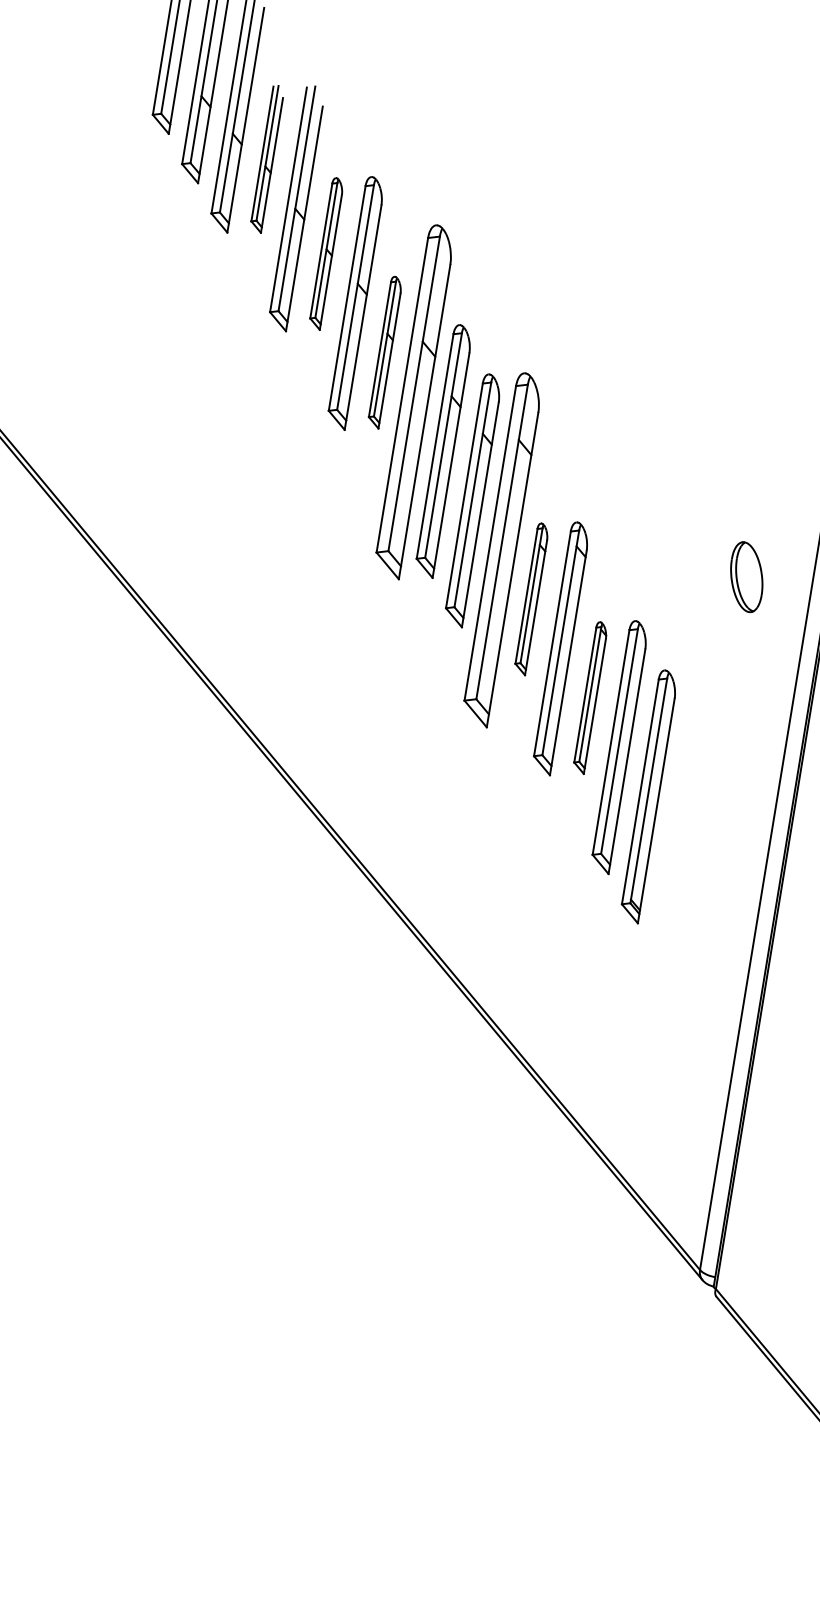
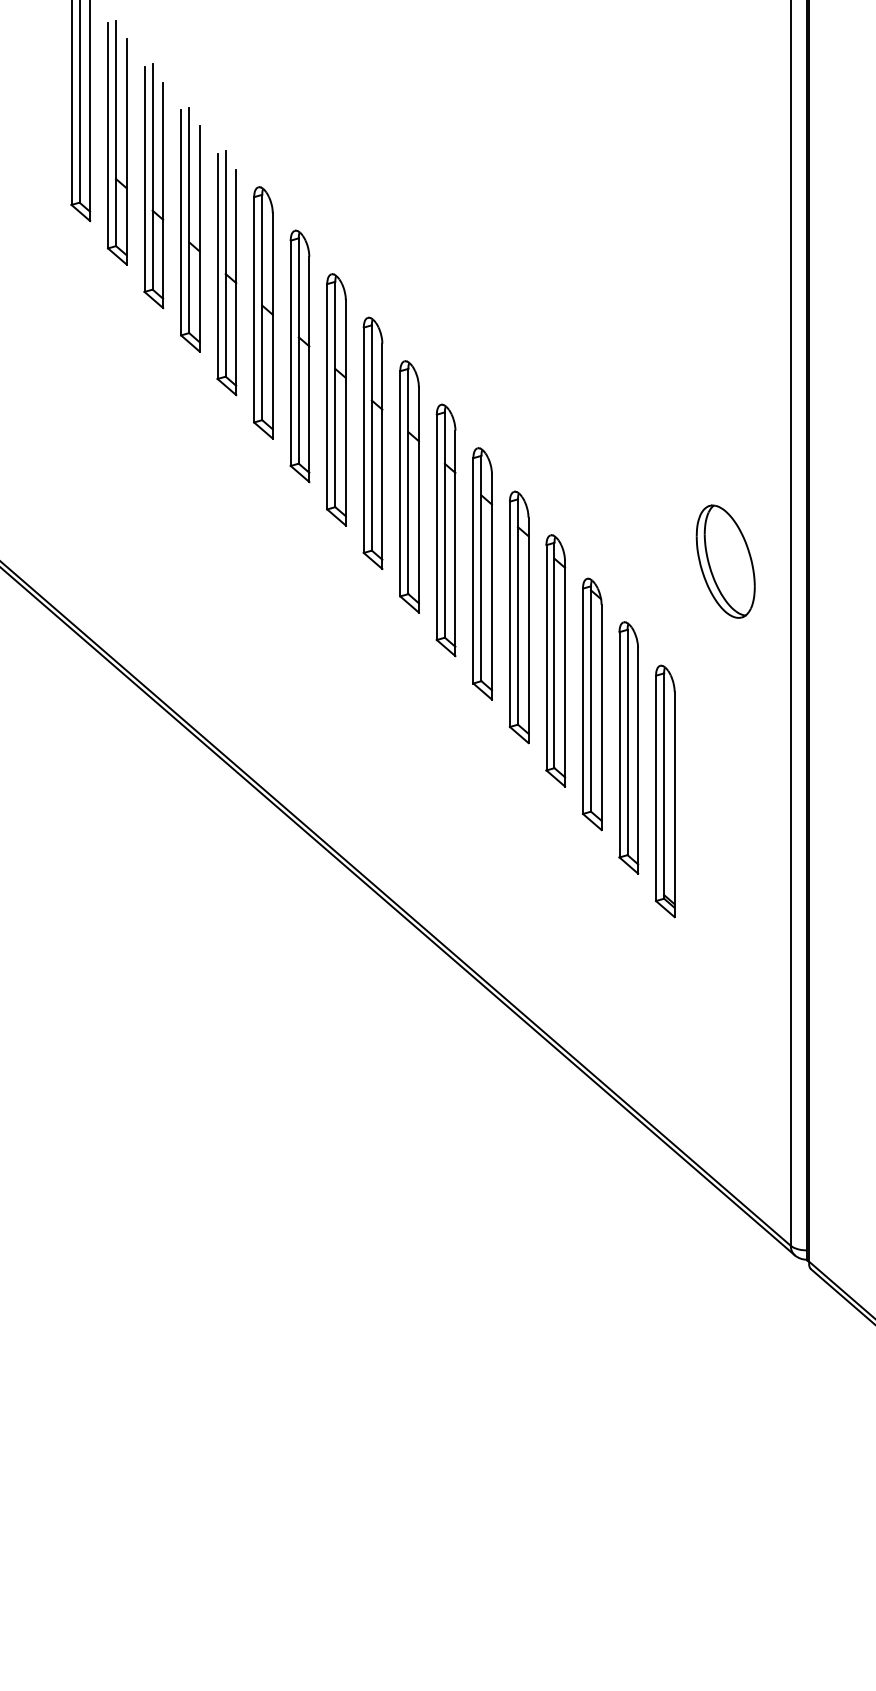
part: (267, 158) -> (190, 229), size x1.67
part: (326, 253) -> (263, 312), size x1.67
part: (385, 352) -> (336, 399), size x1.67
part: (413, 401) -> (372, 443), size x0.71
part: (502, 549) -> (482, 573), size x0.71
part: (746, 577) -> (725, 561), size x1.67
part: (531, 599) -> (518, 617), size x1.67
part: (590, 697) -> (592, 704), size x1.67

